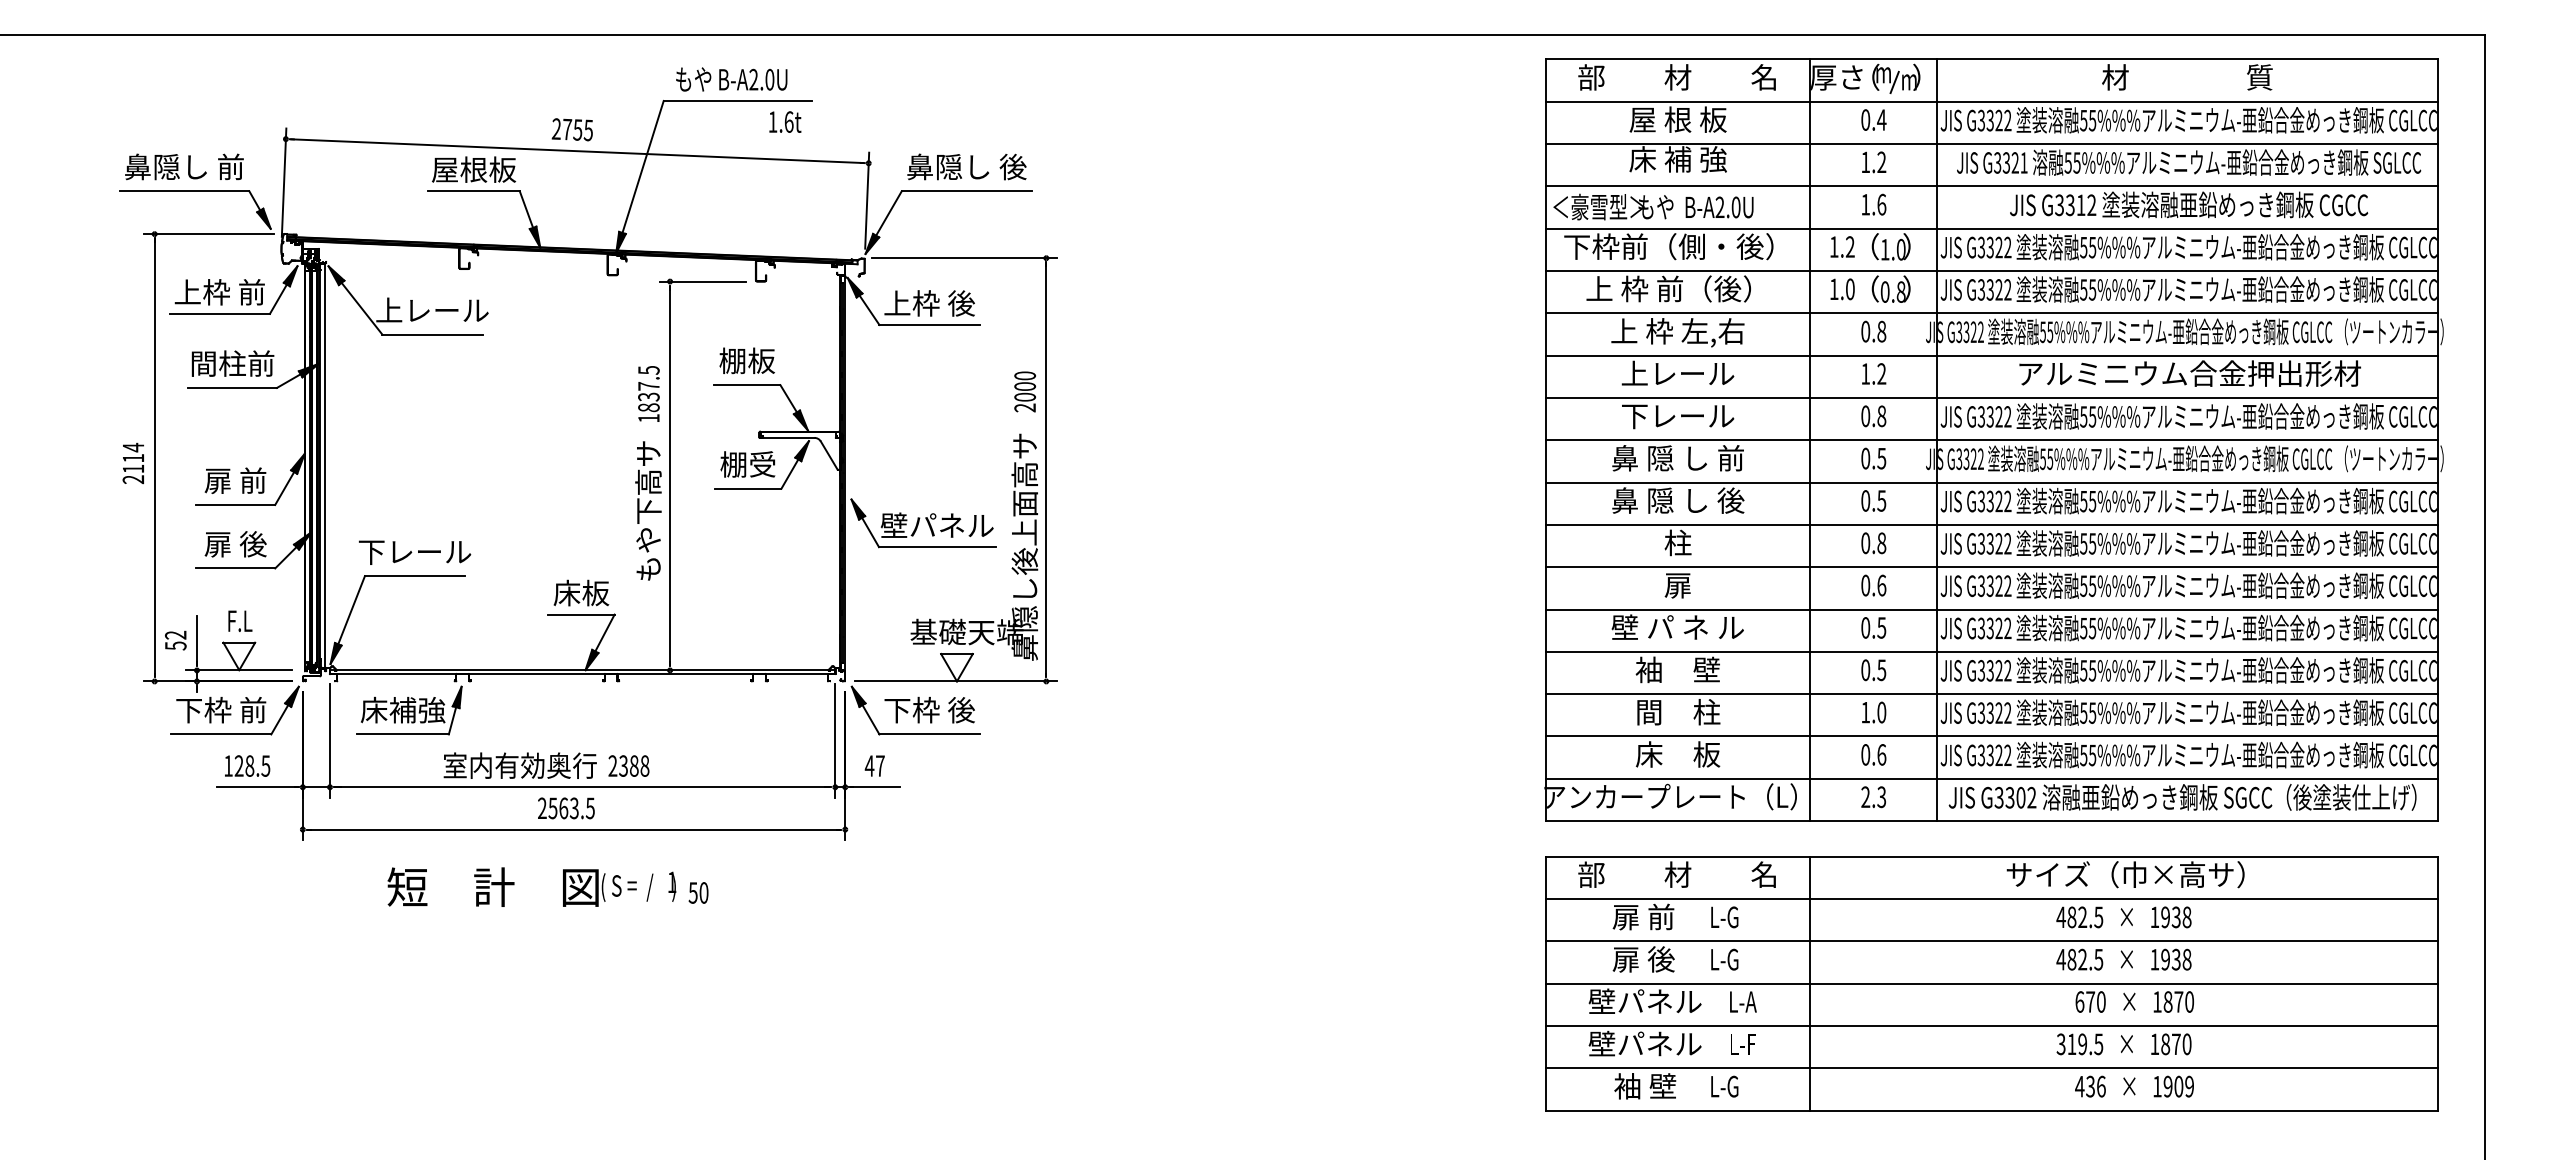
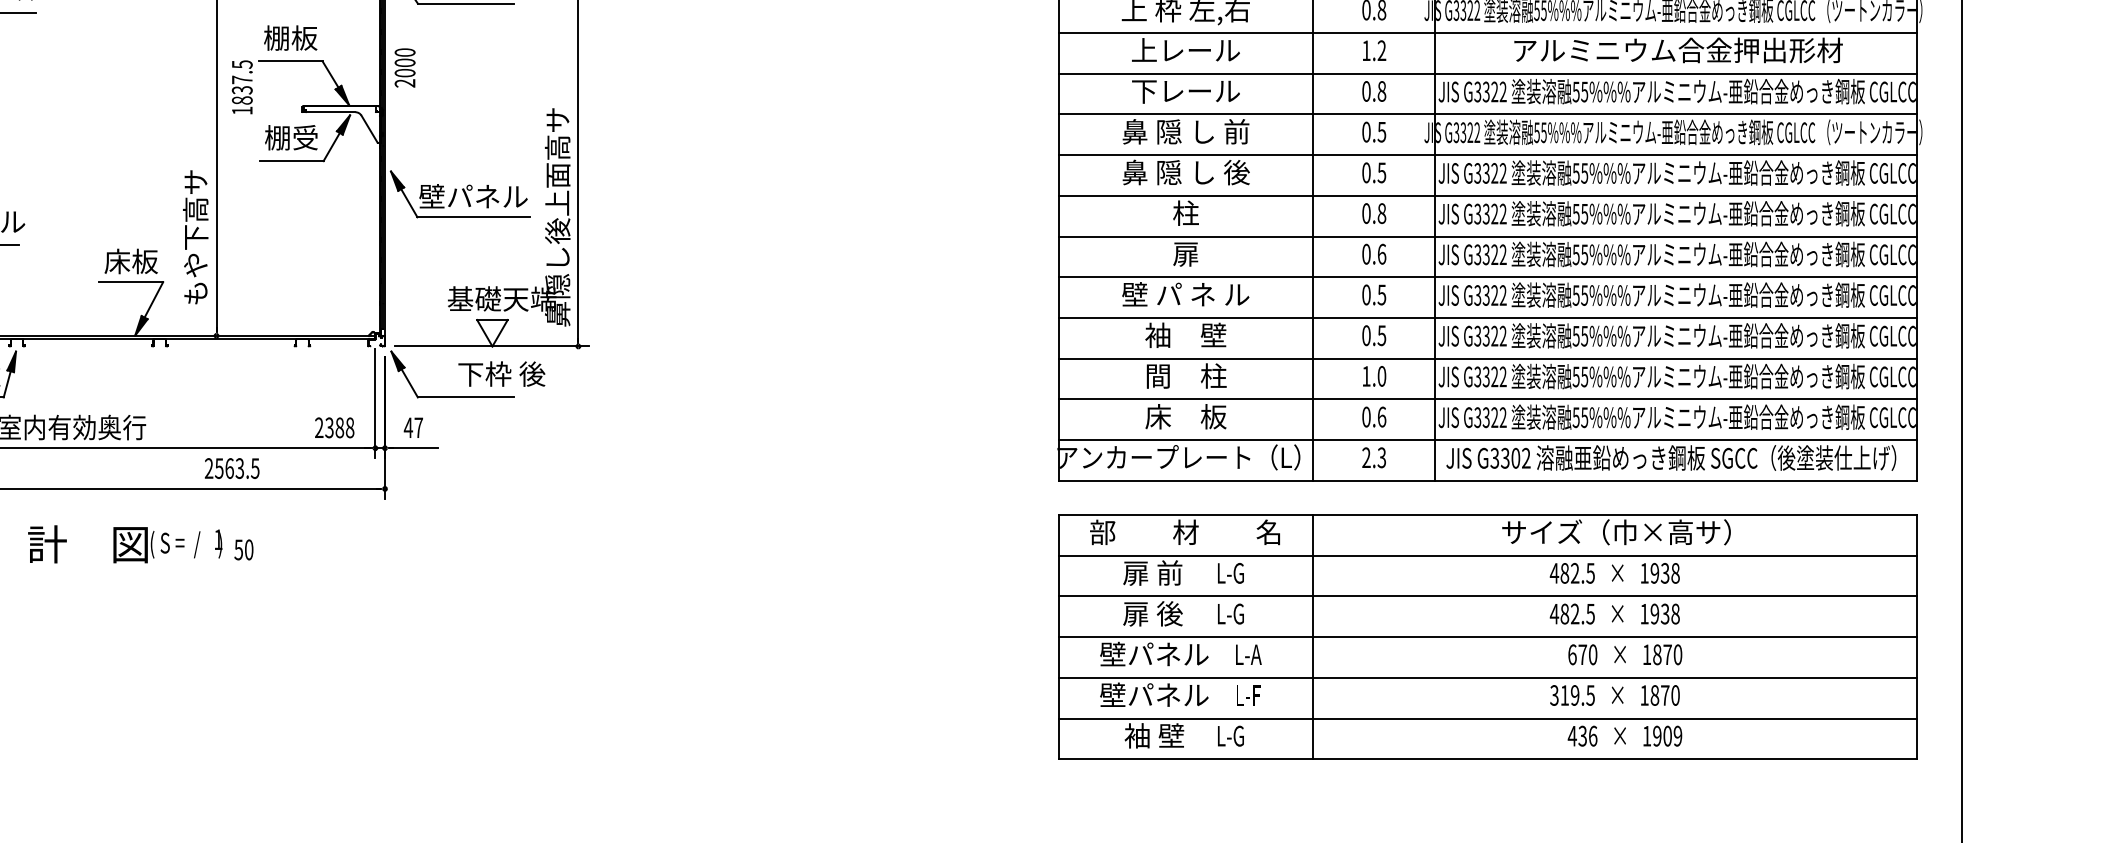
text: (1025, 391) -> (405, 67), moved
text: (648, 393) -> (241, 86), moved
text: (648, 510) -> (195, 236), moved
text: (929, 709) -> (501, 373), moved
text: (628, 765) -> (334, 427), moved
text: (566, 808) -> (232, 468), moved

